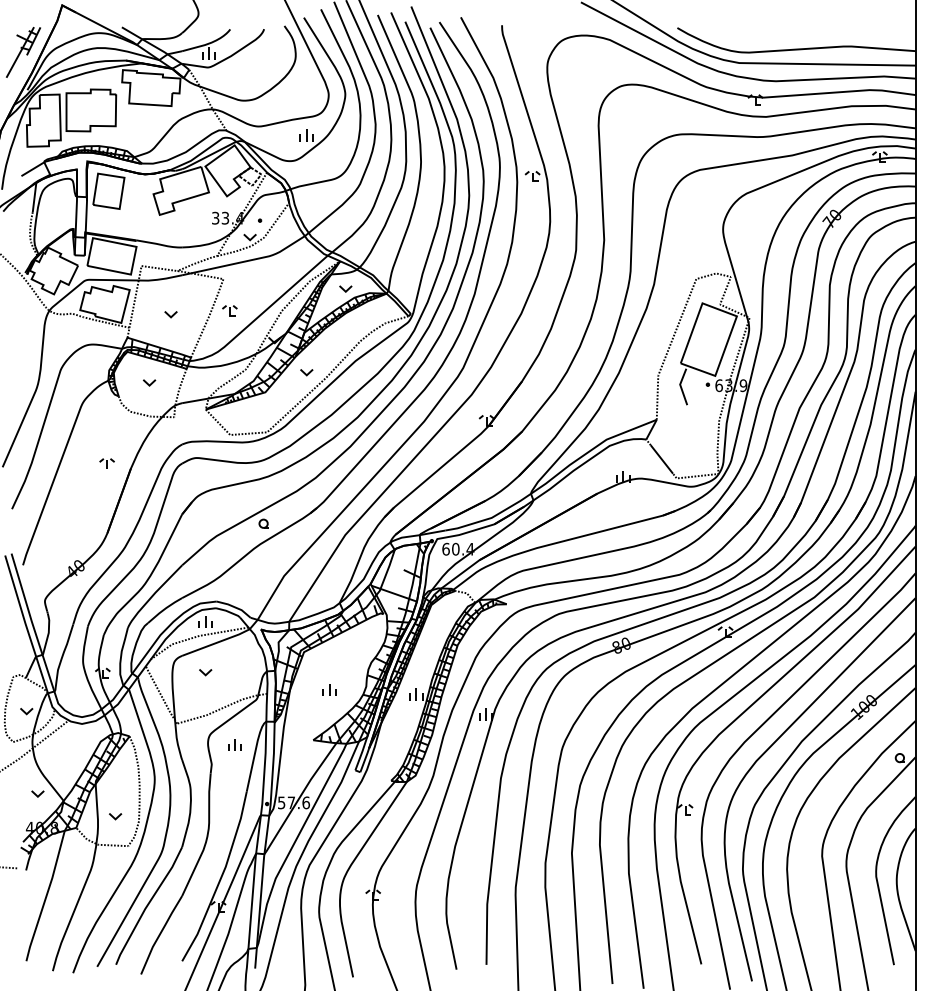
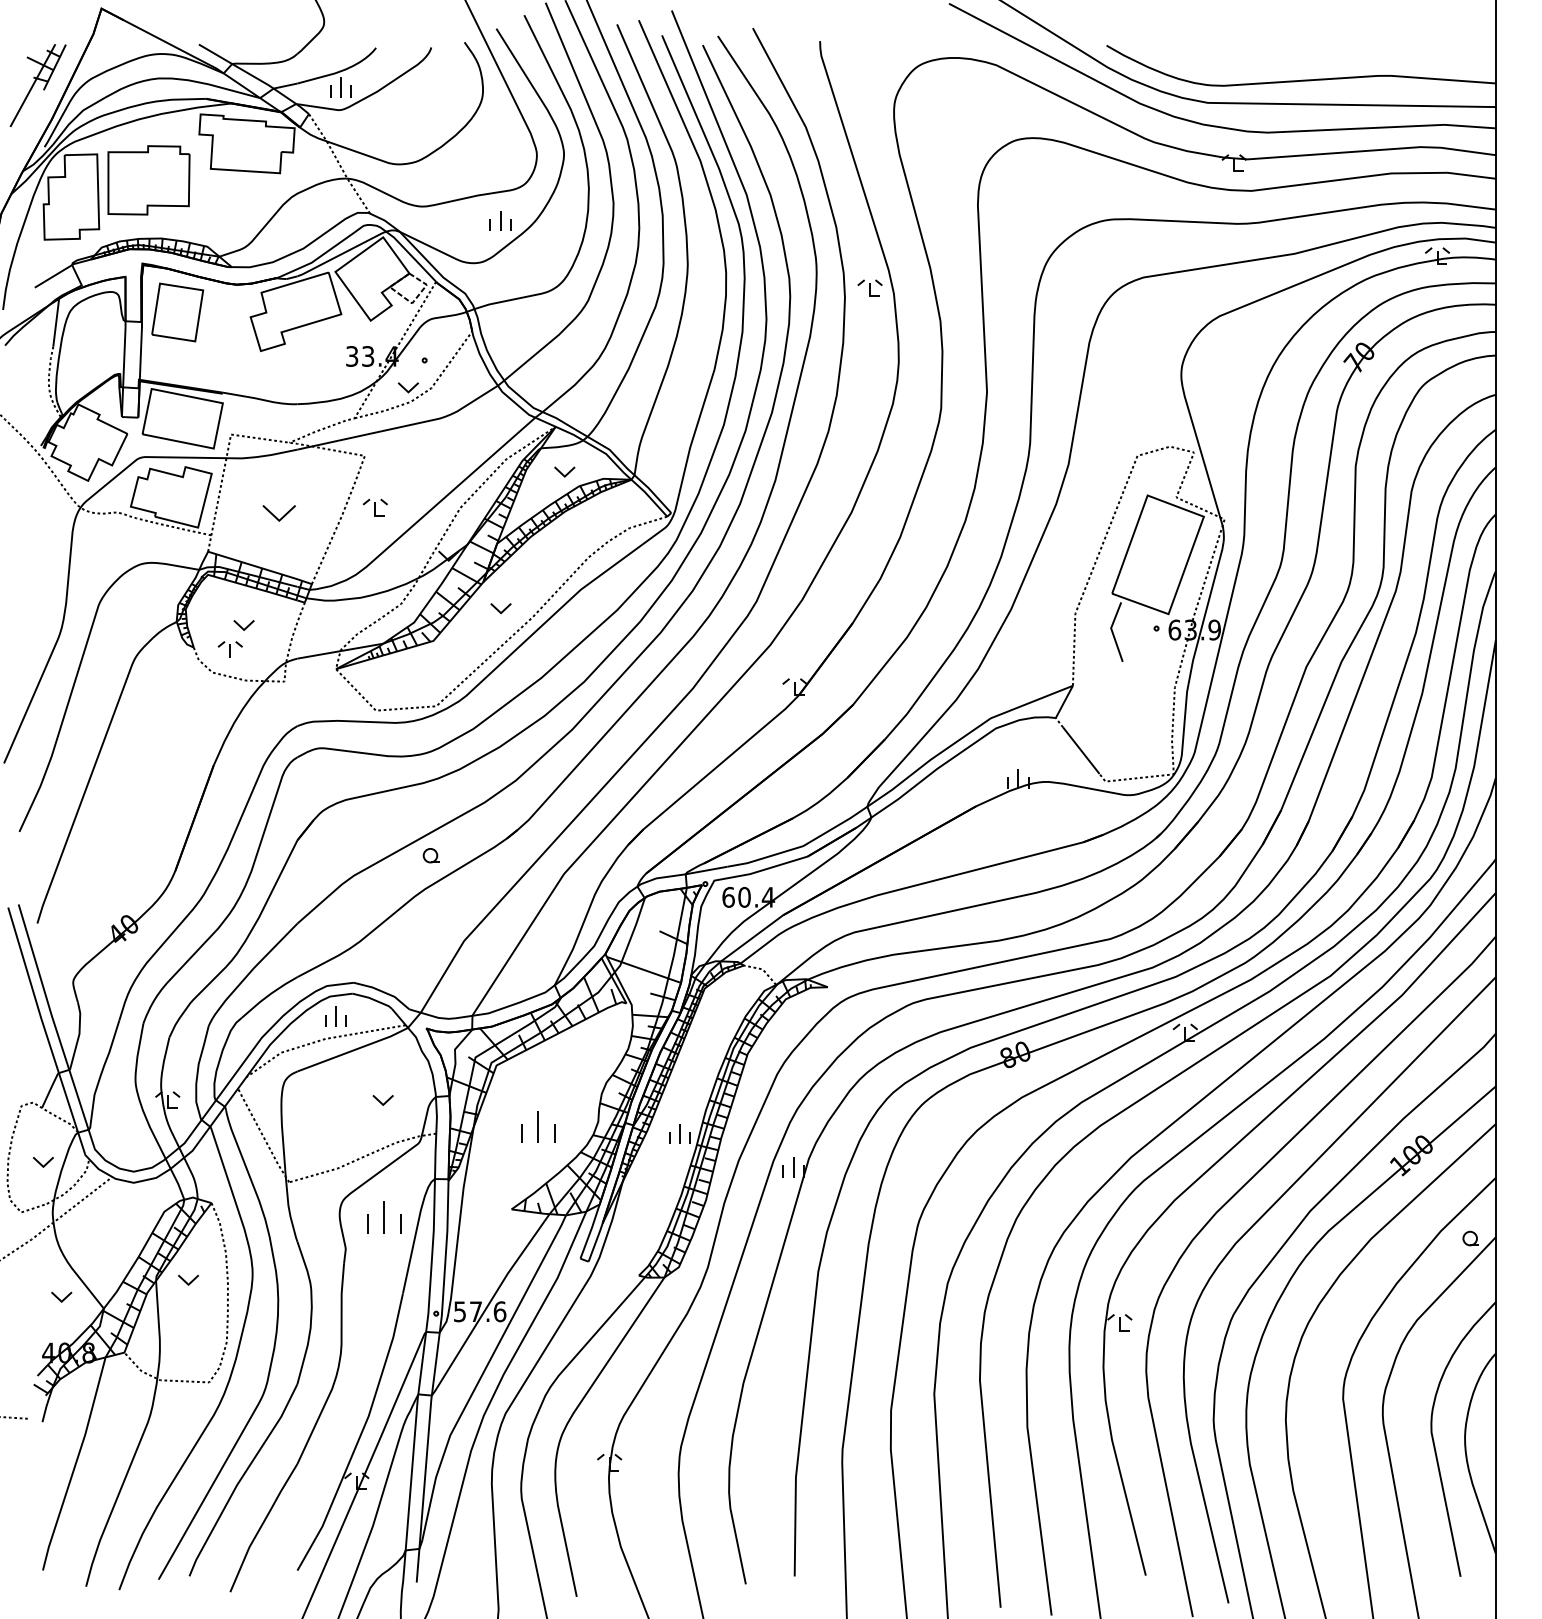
part: (170, 314) -> (278, 513), size x1.6
part: (106, 463) -> (229, 649), moved
part: (205, 672) -> (382, 1100), moved
part: (329, 689) -> (538, 1126), size x1.6
part: (234, 744) -> (382, 1216), size x1.6
part: (115, 816) -> (188, 1280), moved

